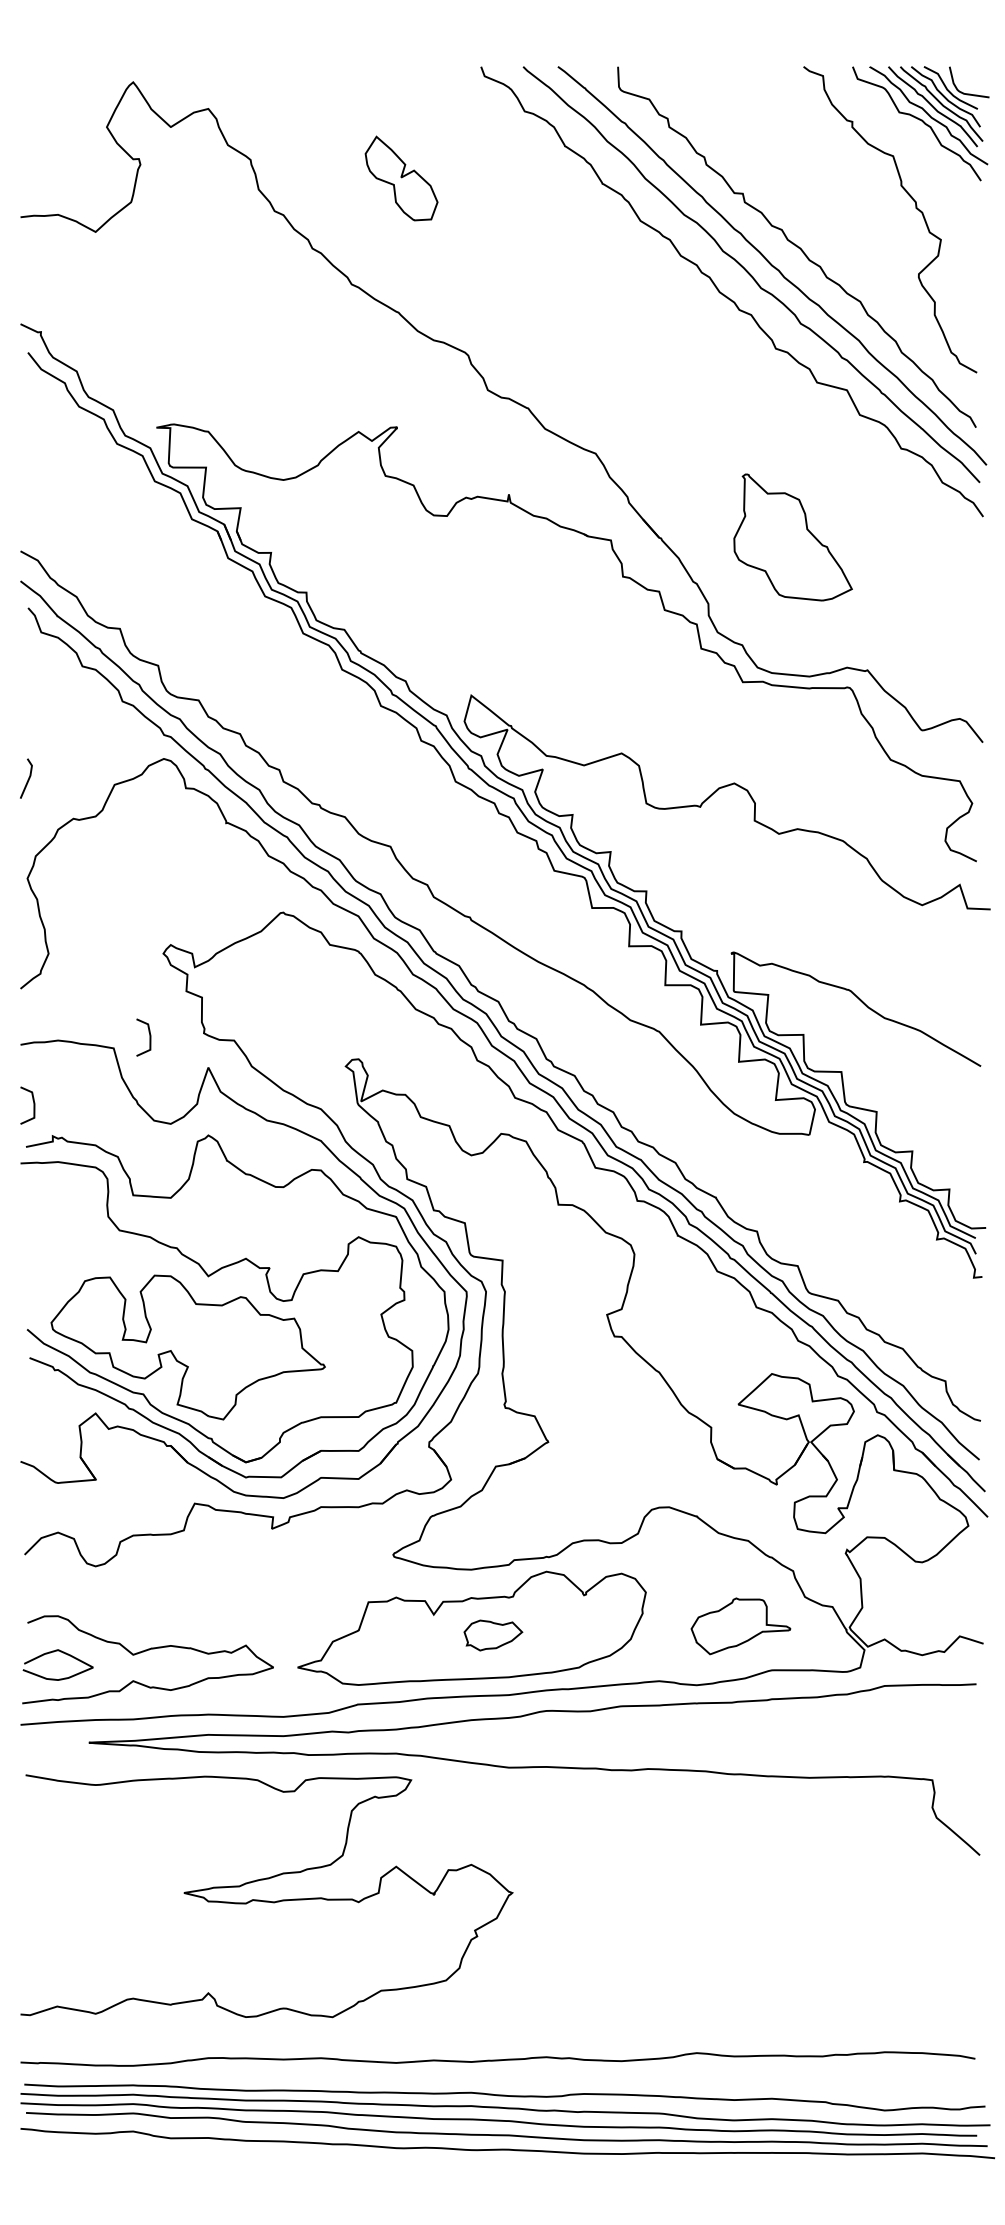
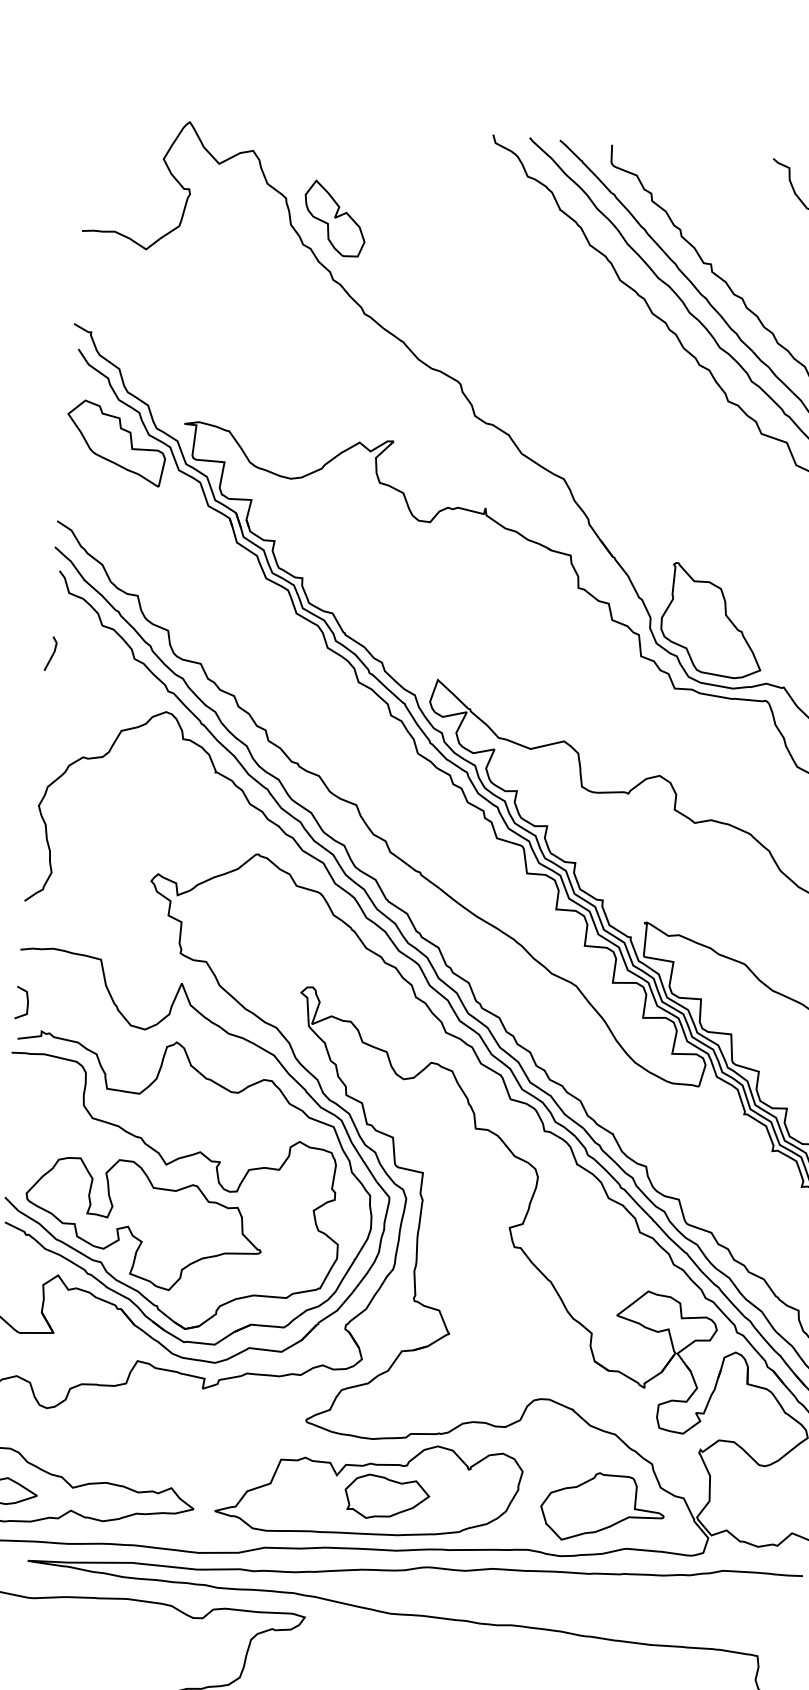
part: (401, 178) -> (334, 218), moved
part: (79, 455) -> (115, 442), added
part: (792, 537) -> (712, 621), moved
line: (27, 779) -> (51, 654), moved
line: (149, 1037) -> (132, 952), removed
part: (740, 1626) -> (602, 1508), size x1.43
part: (493, 1635) -> (387, 1497), size x1.67

